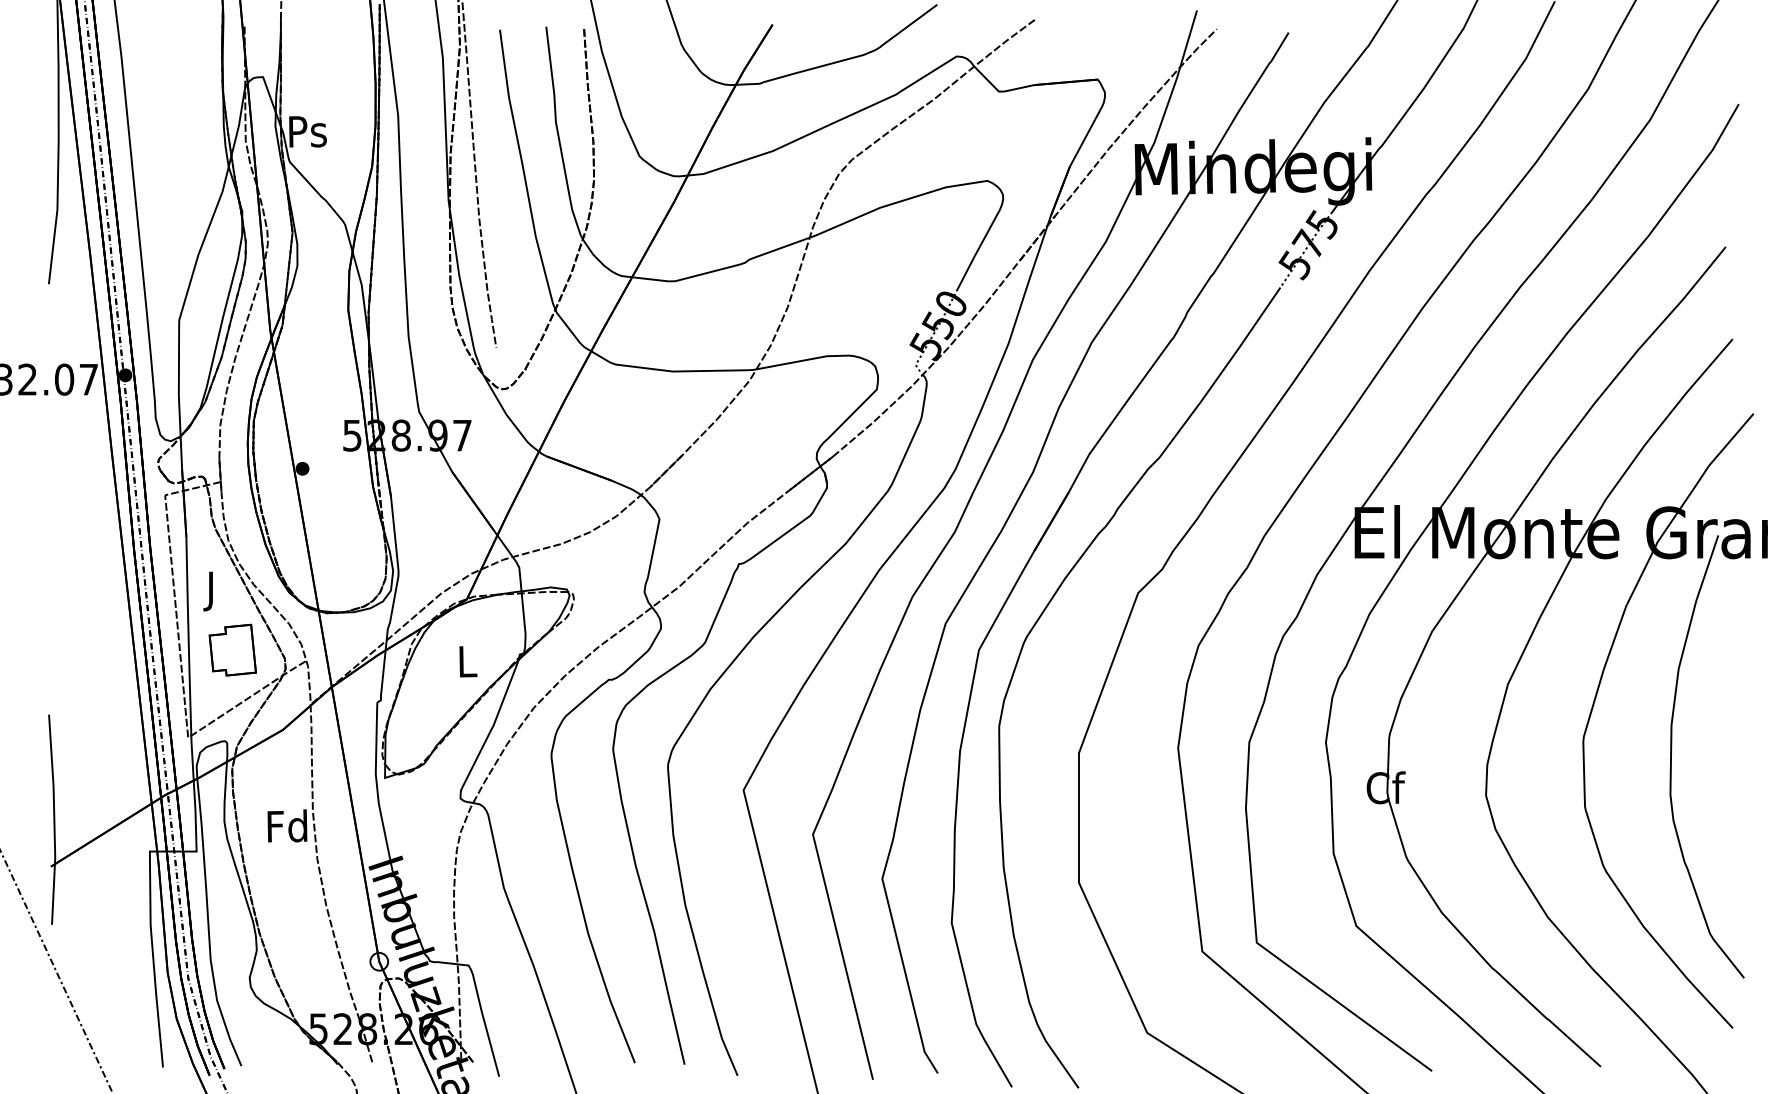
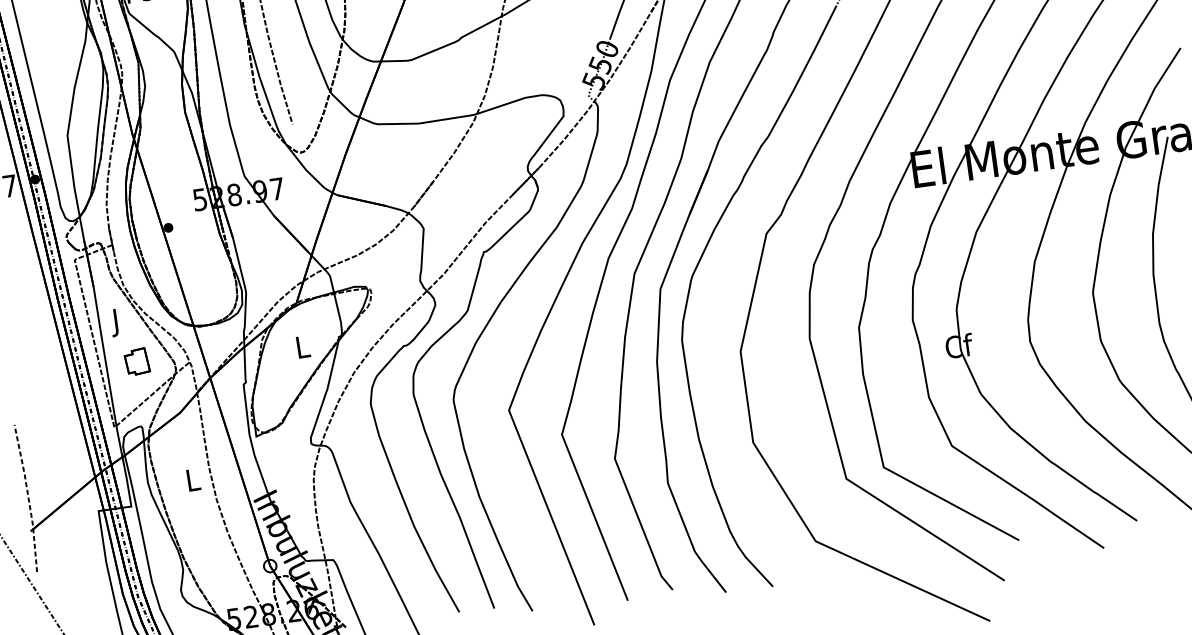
part: (232, 649) -> (136, 361), size x0.7
line: (54, 819) -> (28, 497), solid -> dashed
text: (287, 825) -> (192, 479), Fd -> L

